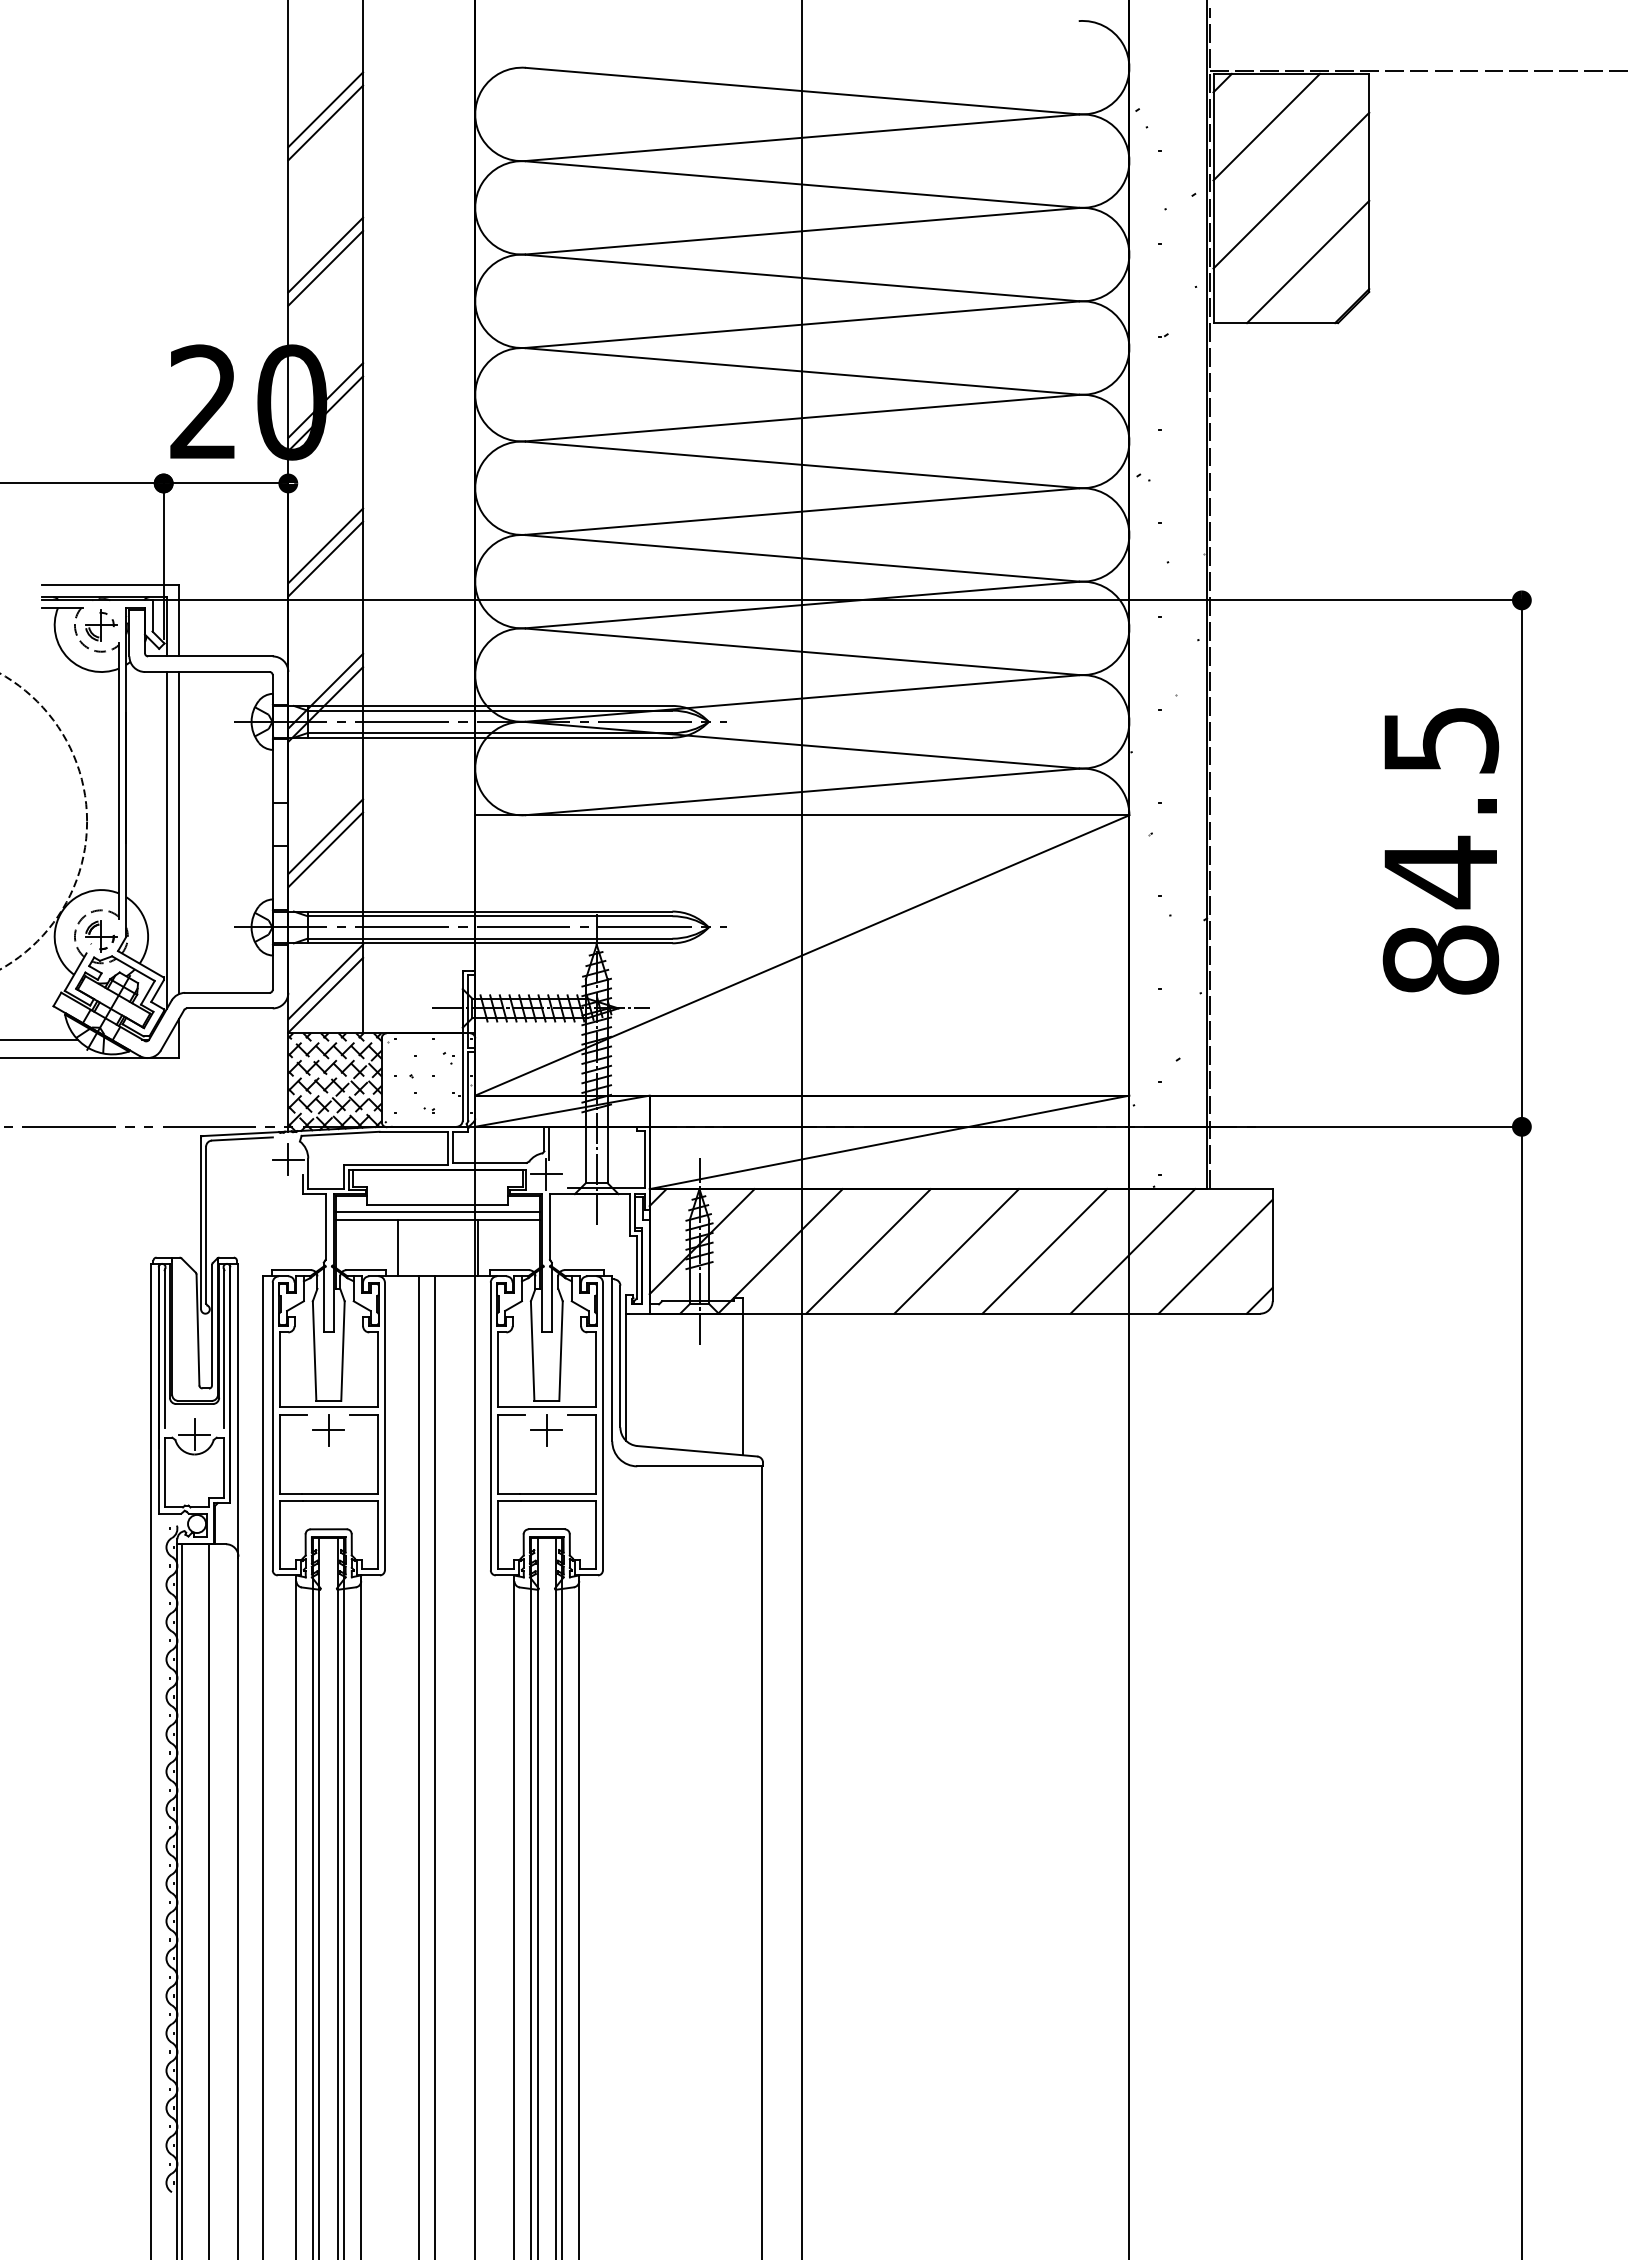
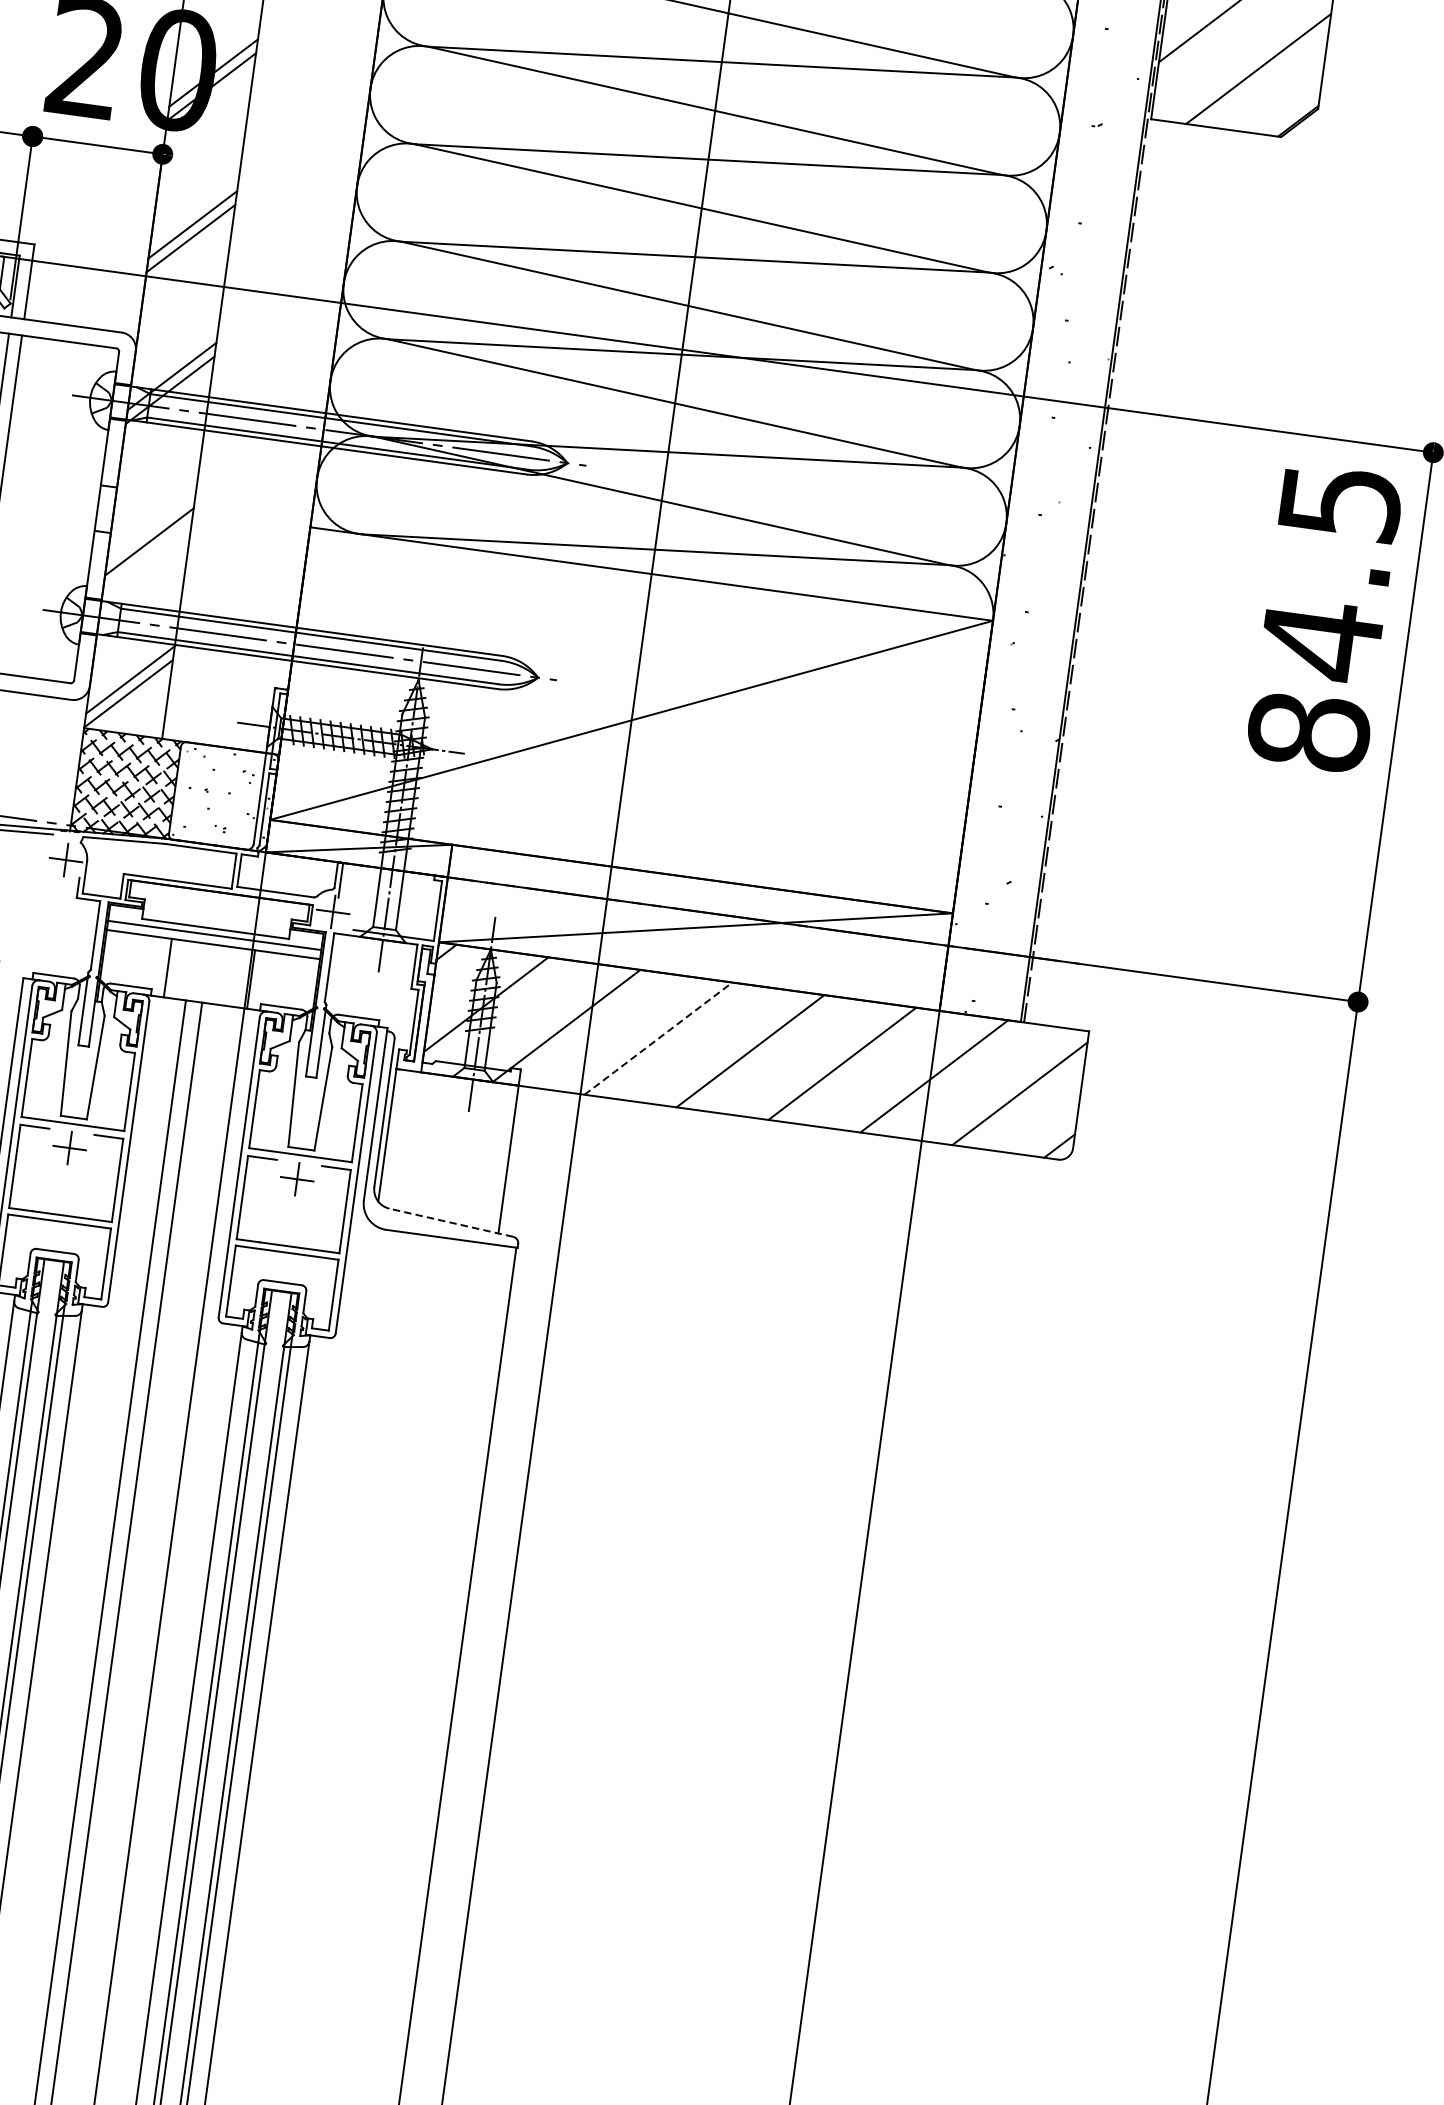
line: (325, 836) -> (151, 528), removed
text: (1440, 851) -> (1324, 618), moved
line: (868, 1251) -> (658, 1038), solid -> dashed
line: (696, 1451) -> (450, 1222), solid -> dashed

